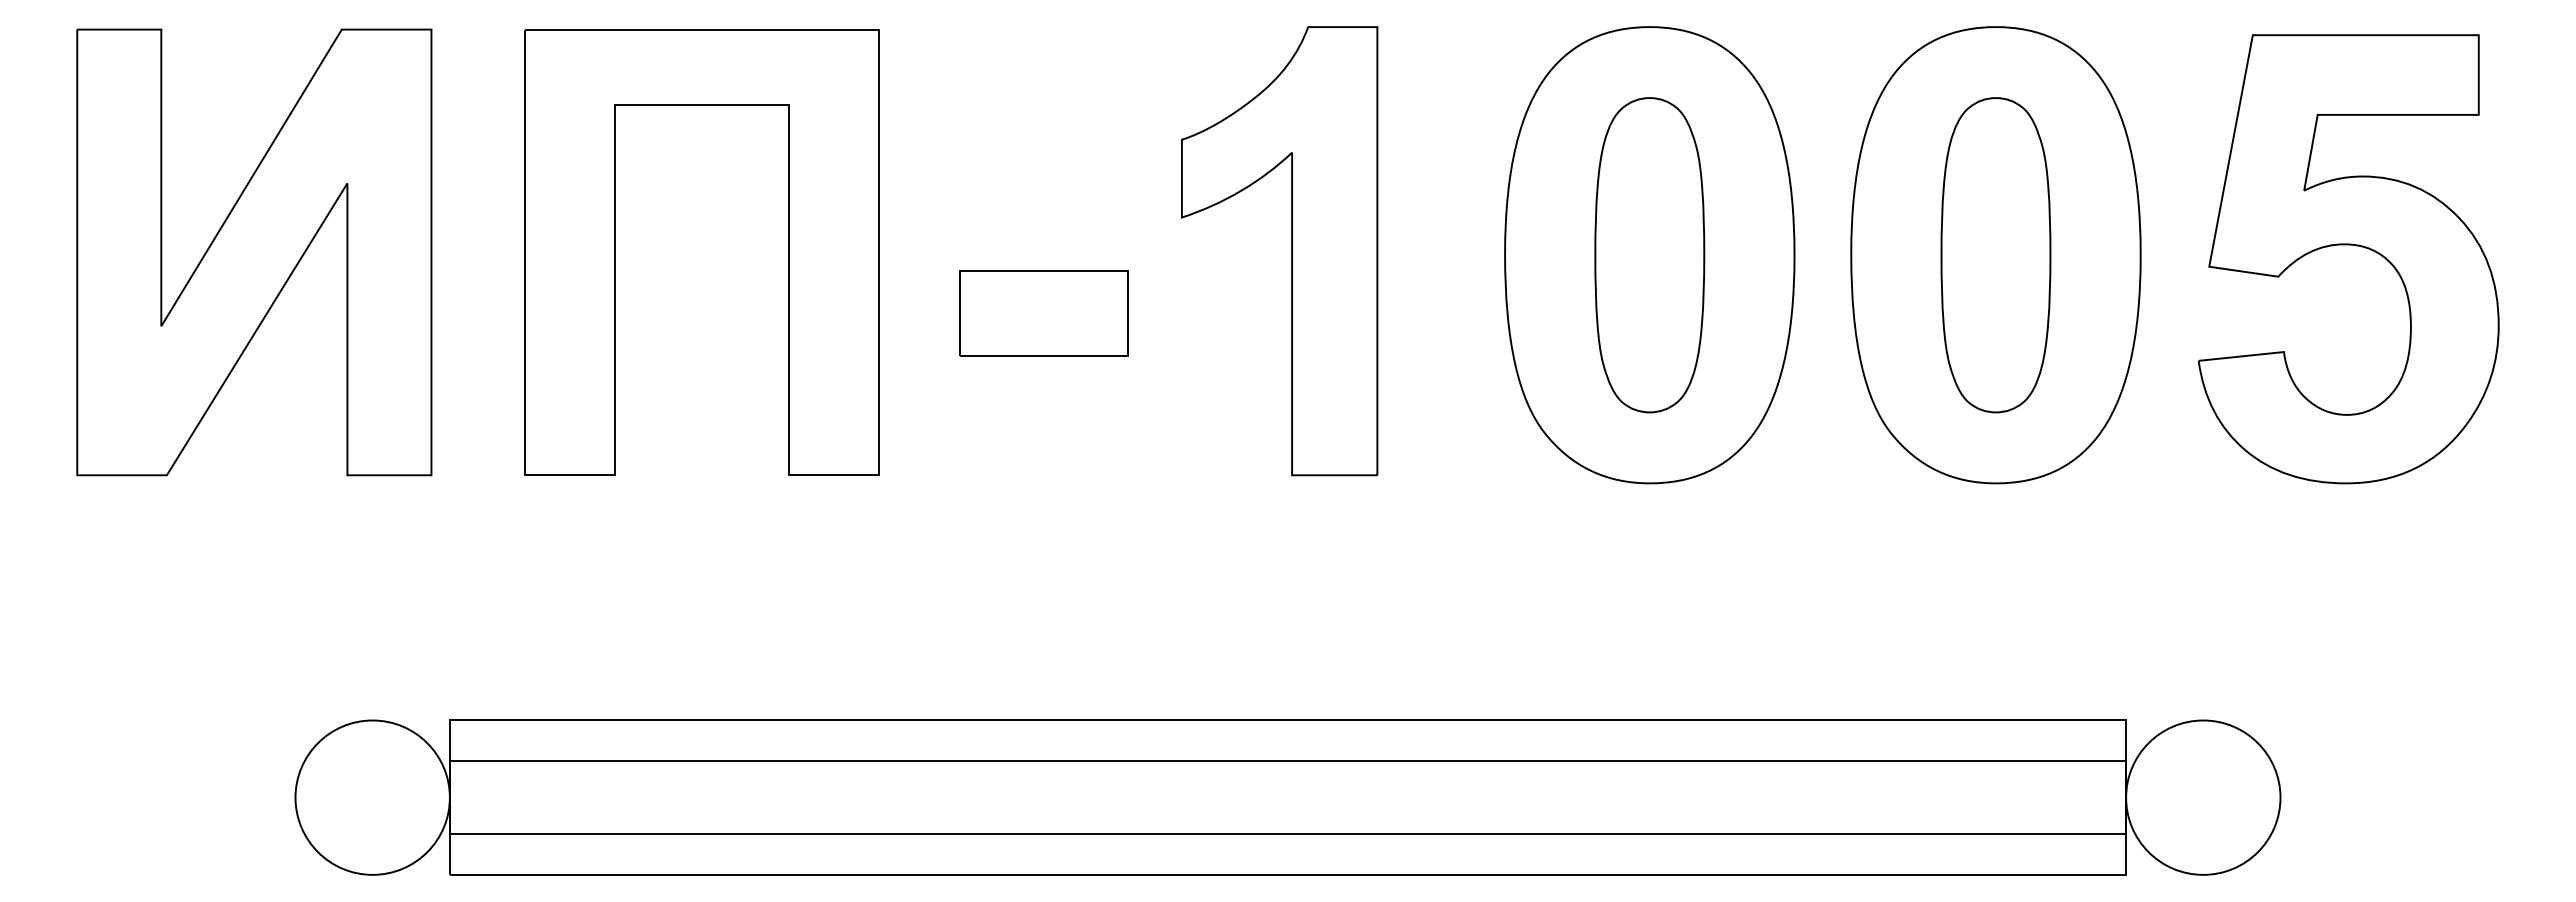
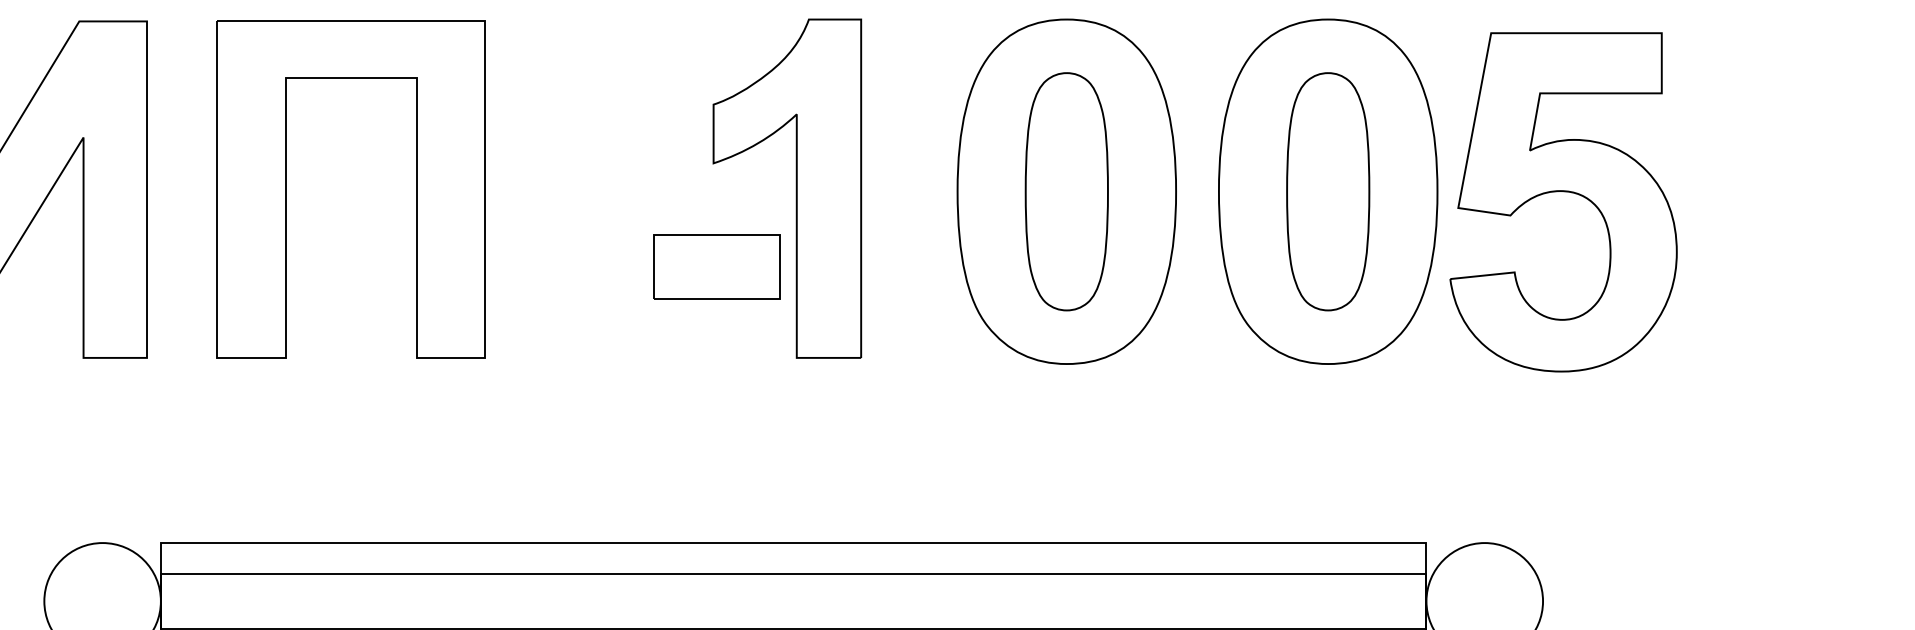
part: (2348, 245) -> (1563, 191), moved
part: (1043, 313) -> (716, 266), moved

